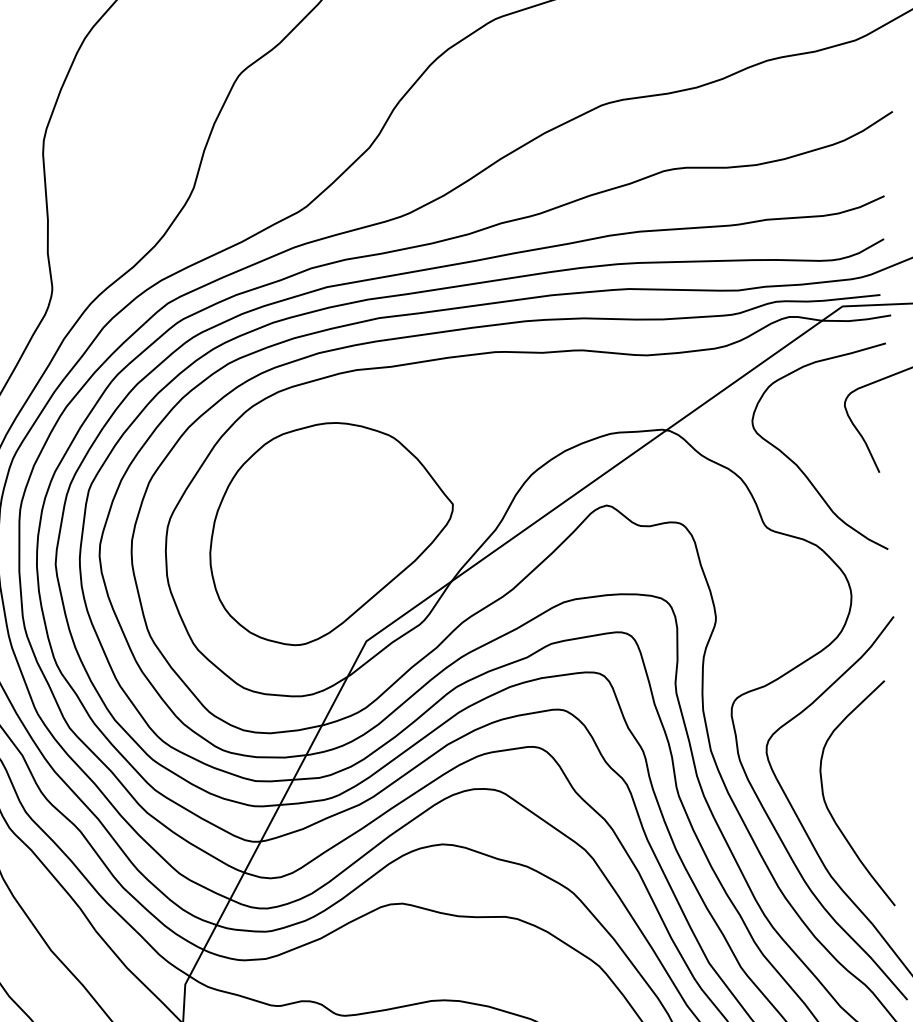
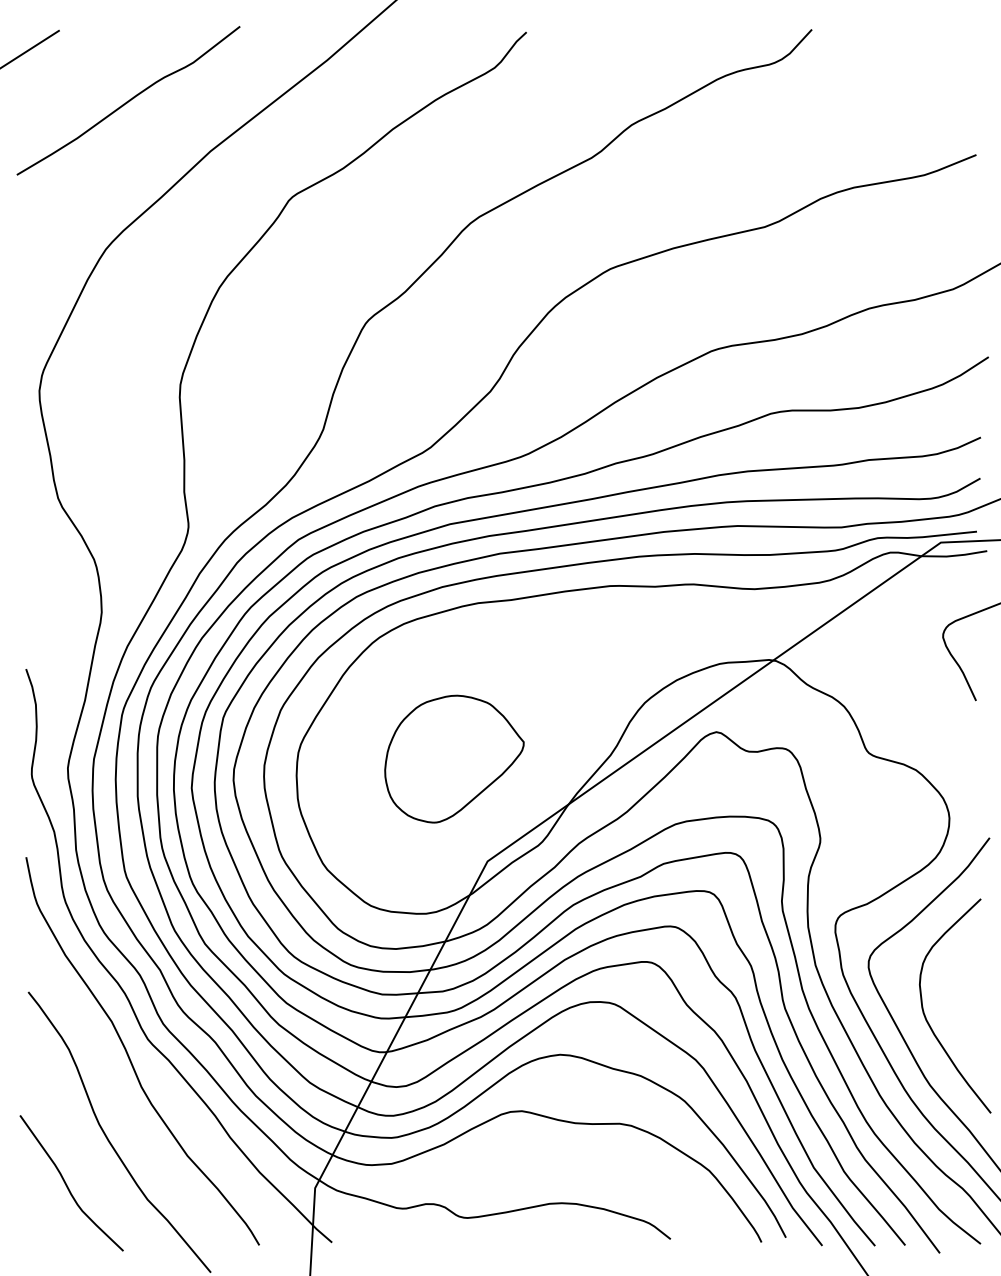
curve: (799, 466) -> (899, 694), removed
part: (331, 533) -> (454, 758), size x0.6

